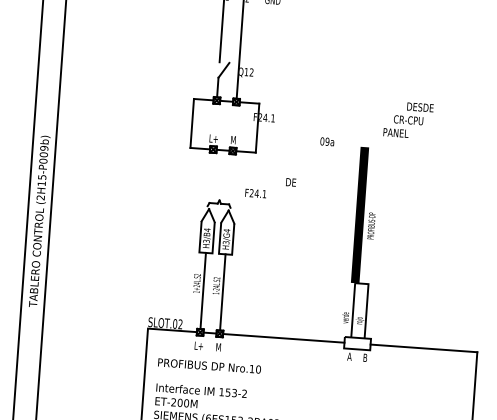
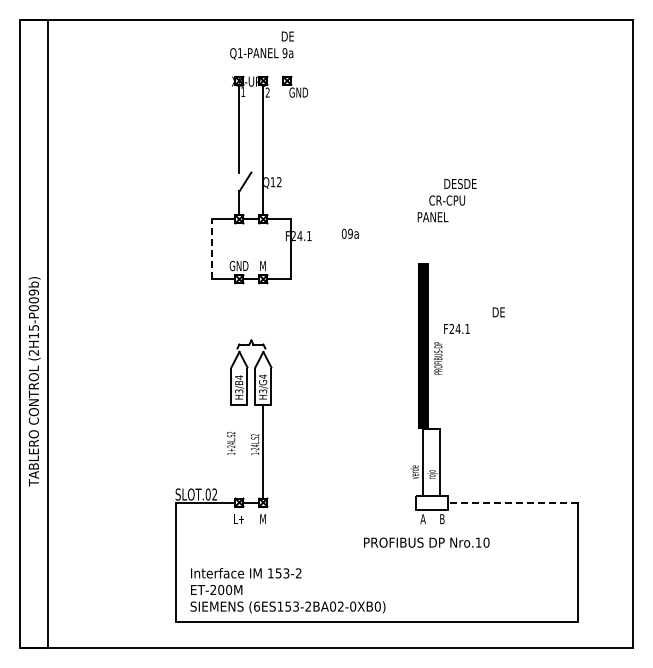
line: (192, 123) -> (211, 249), solid -> dashed
text: (376, 124) -> (408, 208), moved
text: (213, 139) -> (238, 266), L+ -> GND
text: (270, 187) -> (474, 320), moved
line: (203, 290) -> (239, 451), removed
line: (283, 338) -> (341, 502), removed
line: (423, 348) -> (512, 502), solid -> dashed
text: (209, 365) -> (426, 542), moved

